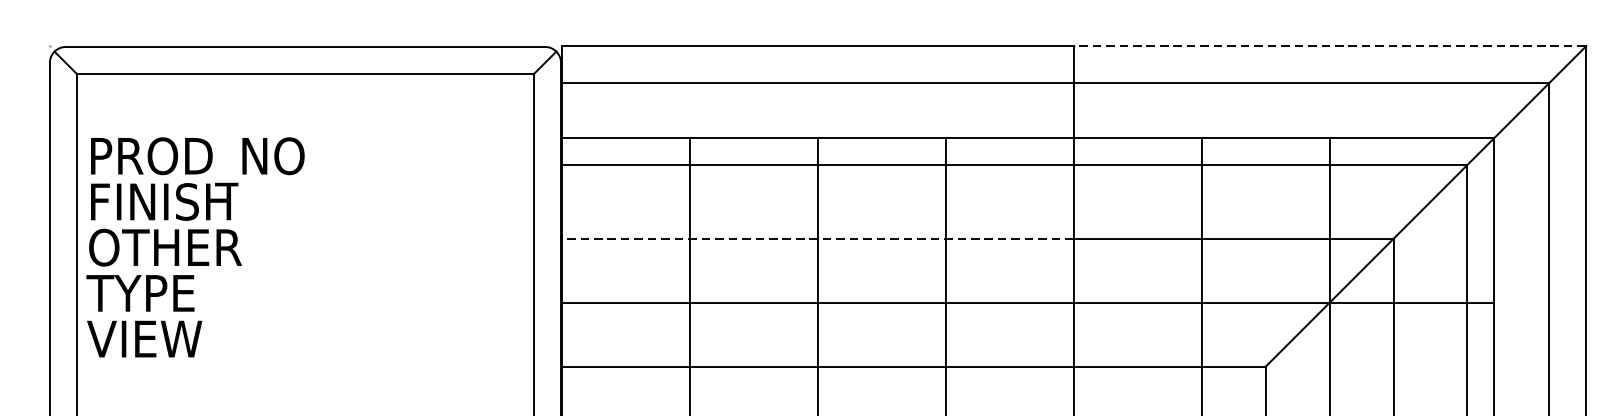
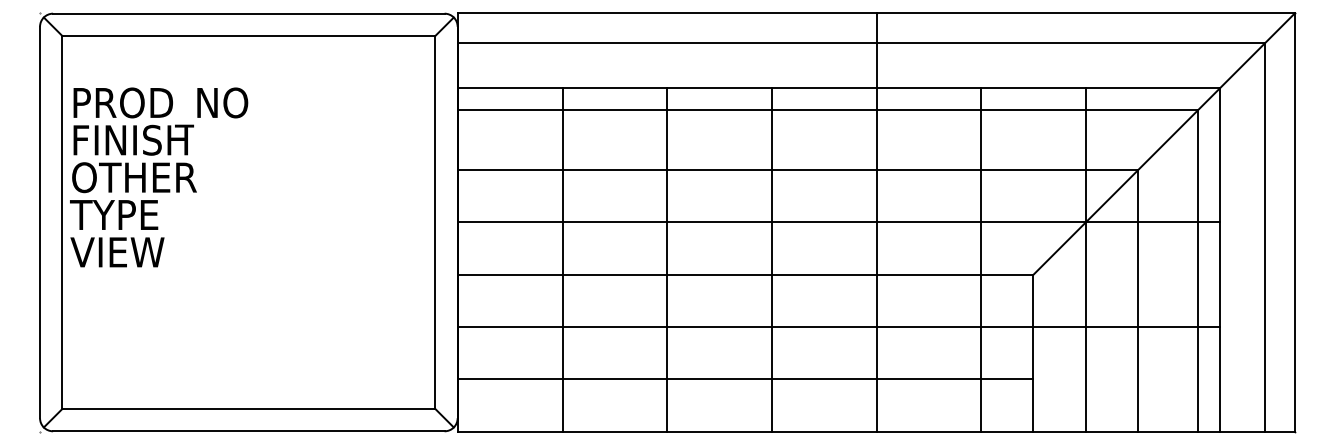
line: (1329, 46) -> (1085, 13), dashed -> solid
line: (816, 238) -> (666, 170), dashed -> solid

